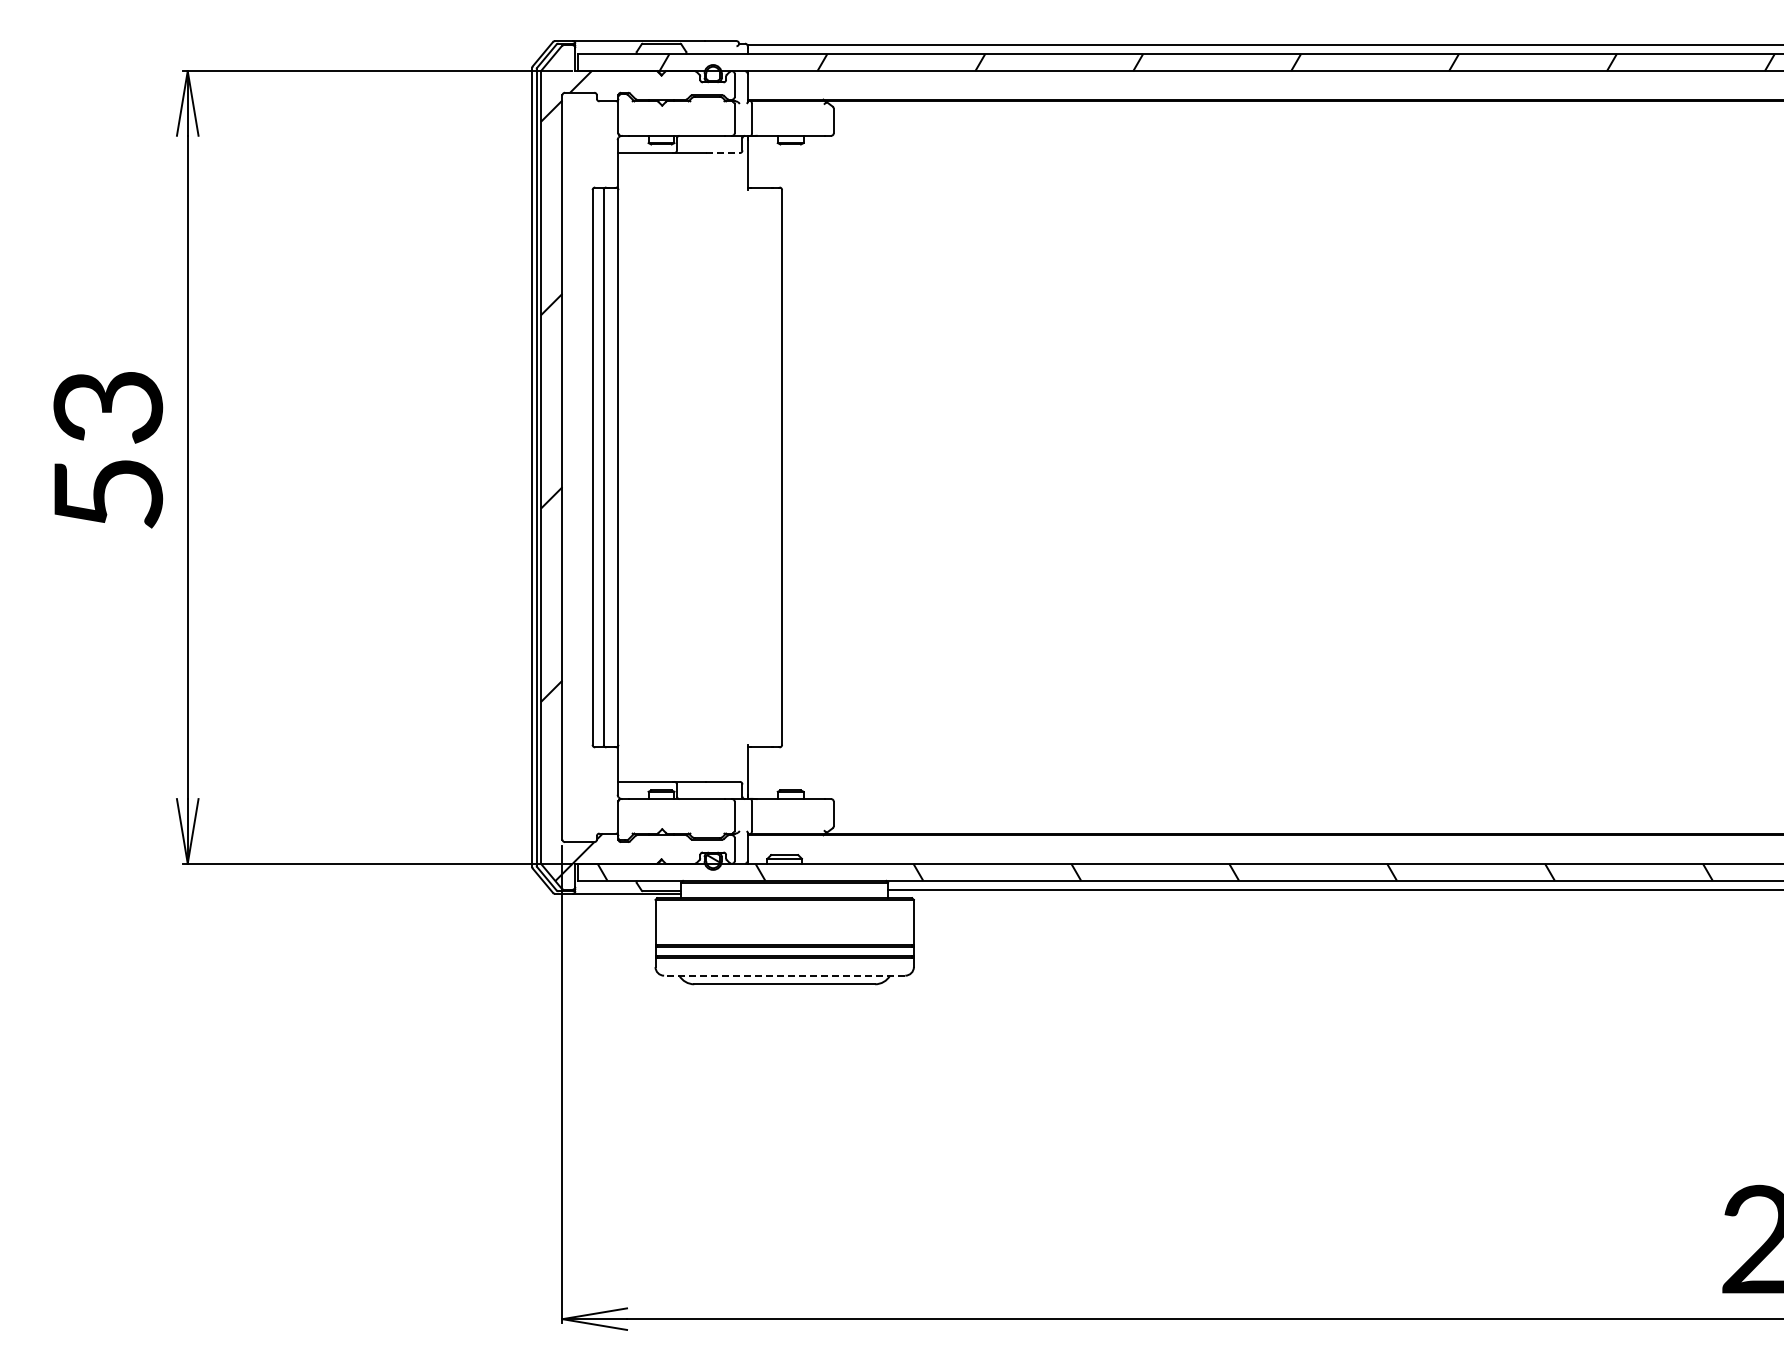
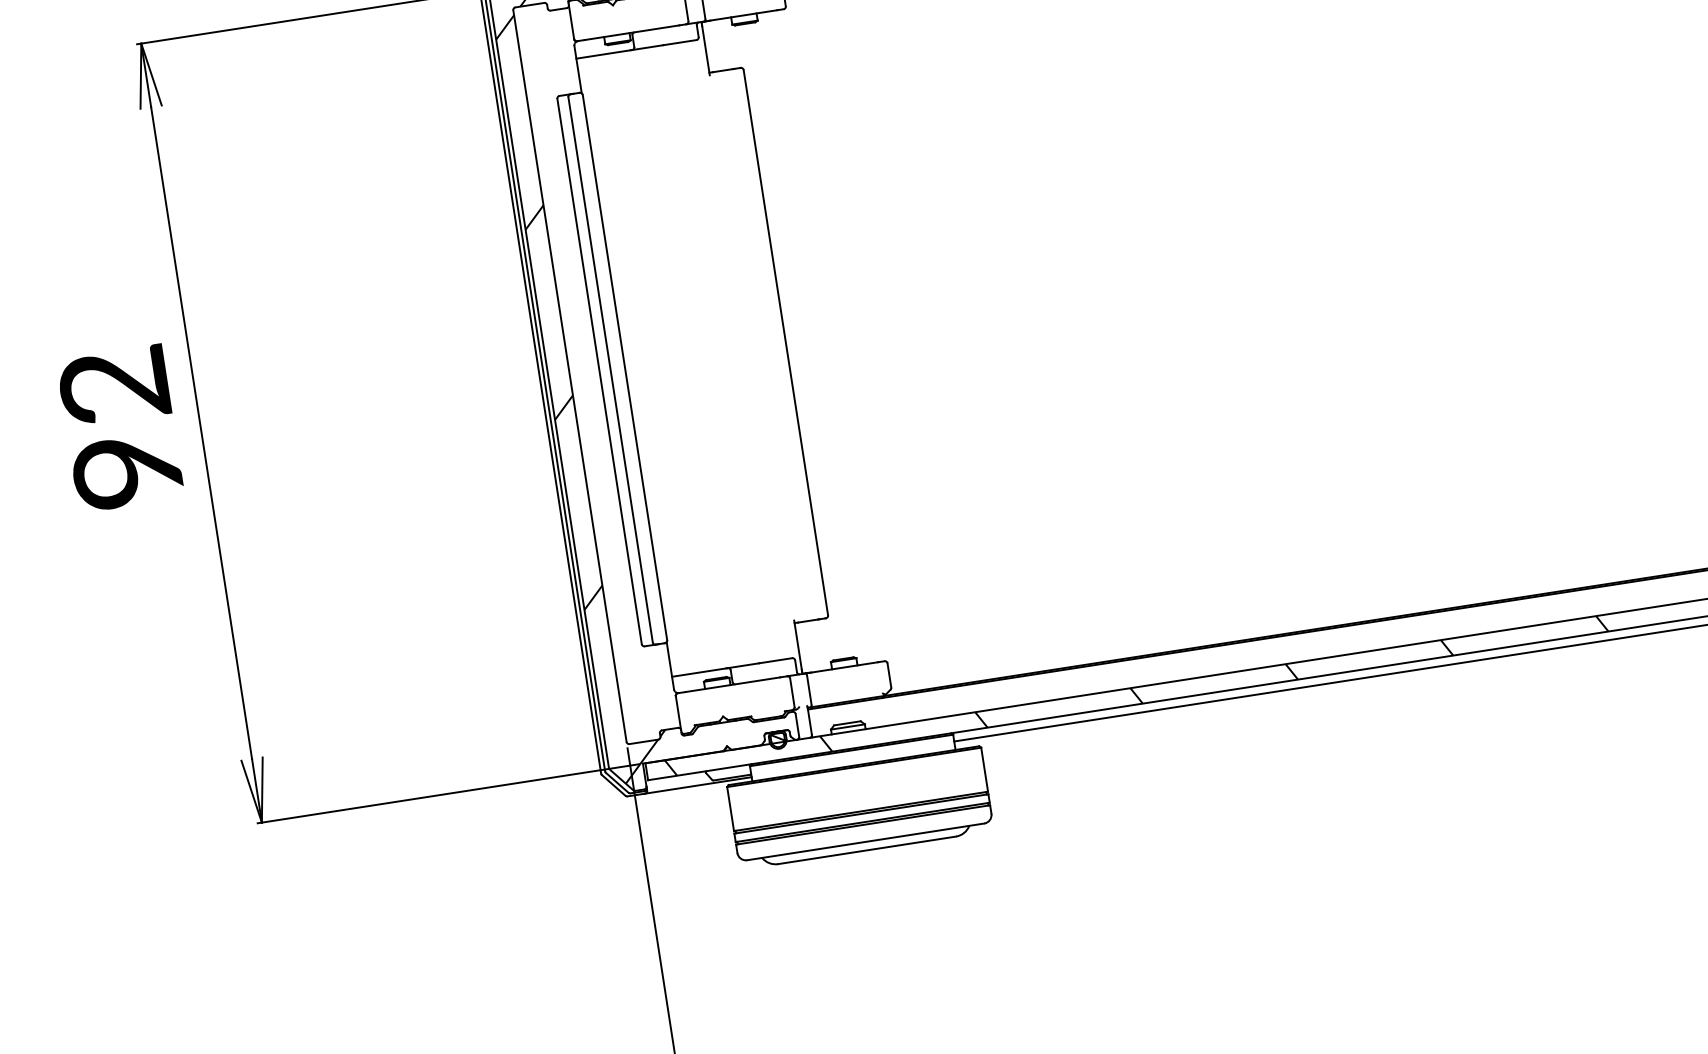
line: (722, 153) -> (679, 43), dashed -> solid
text: (108, 450) -> (121, 428), 53 -> 92
line: (784, 975) -> (865, 841), dashed -> solid

